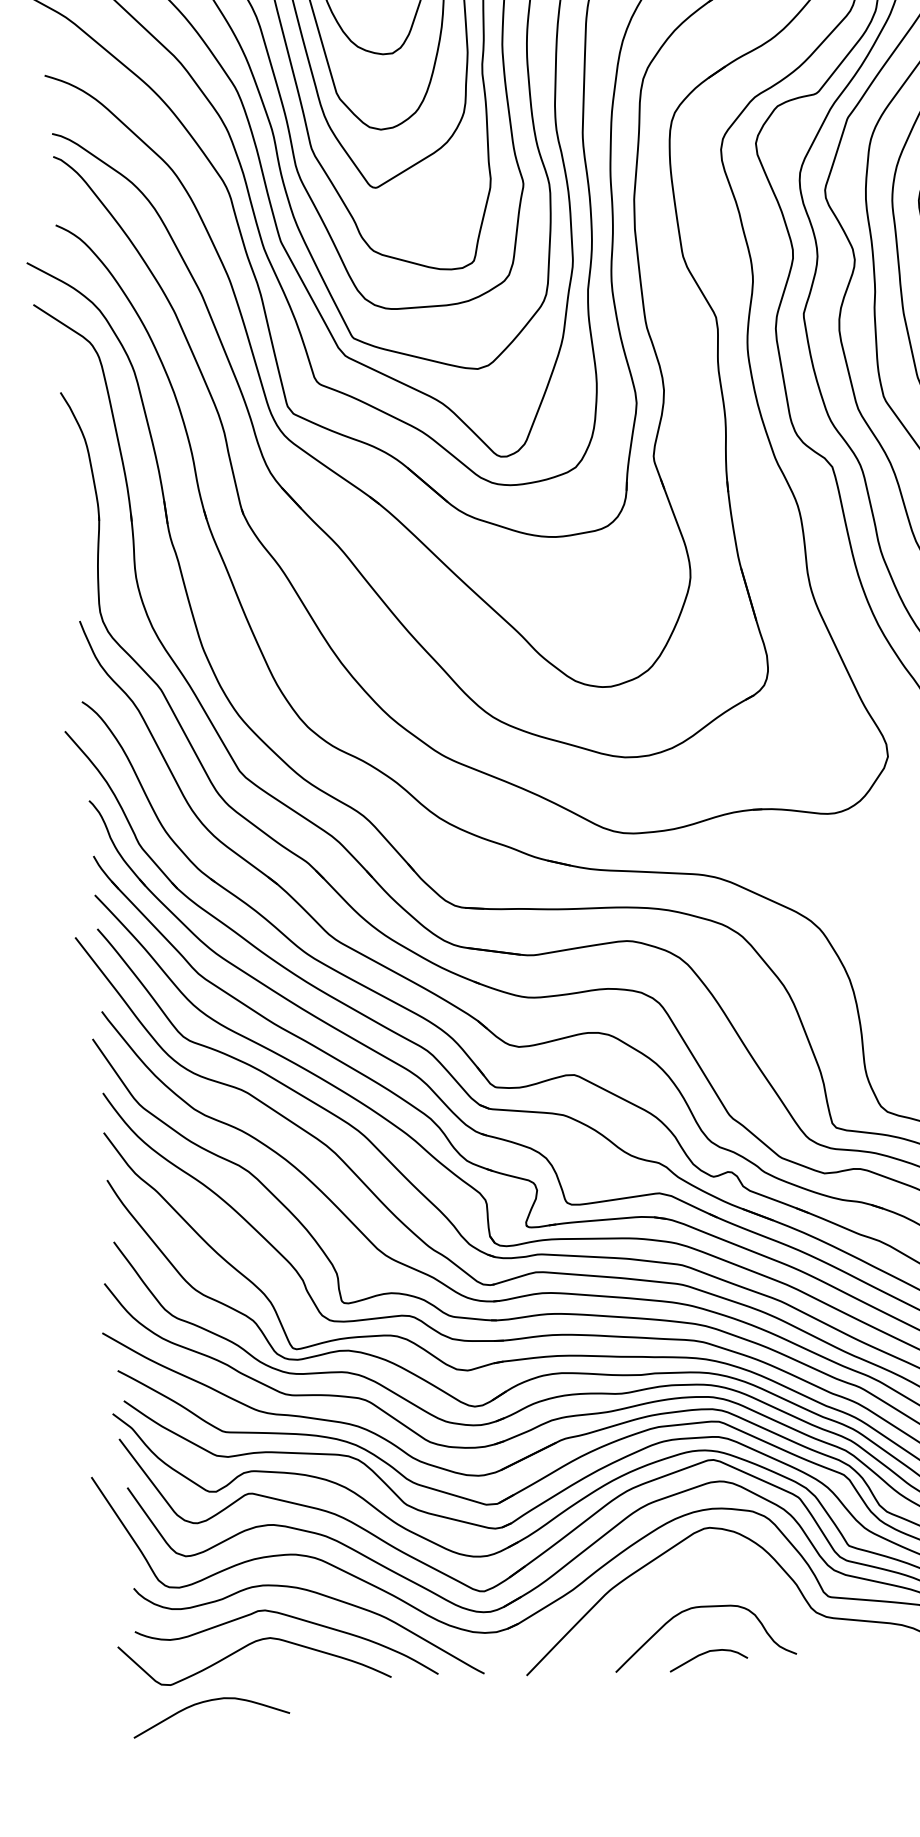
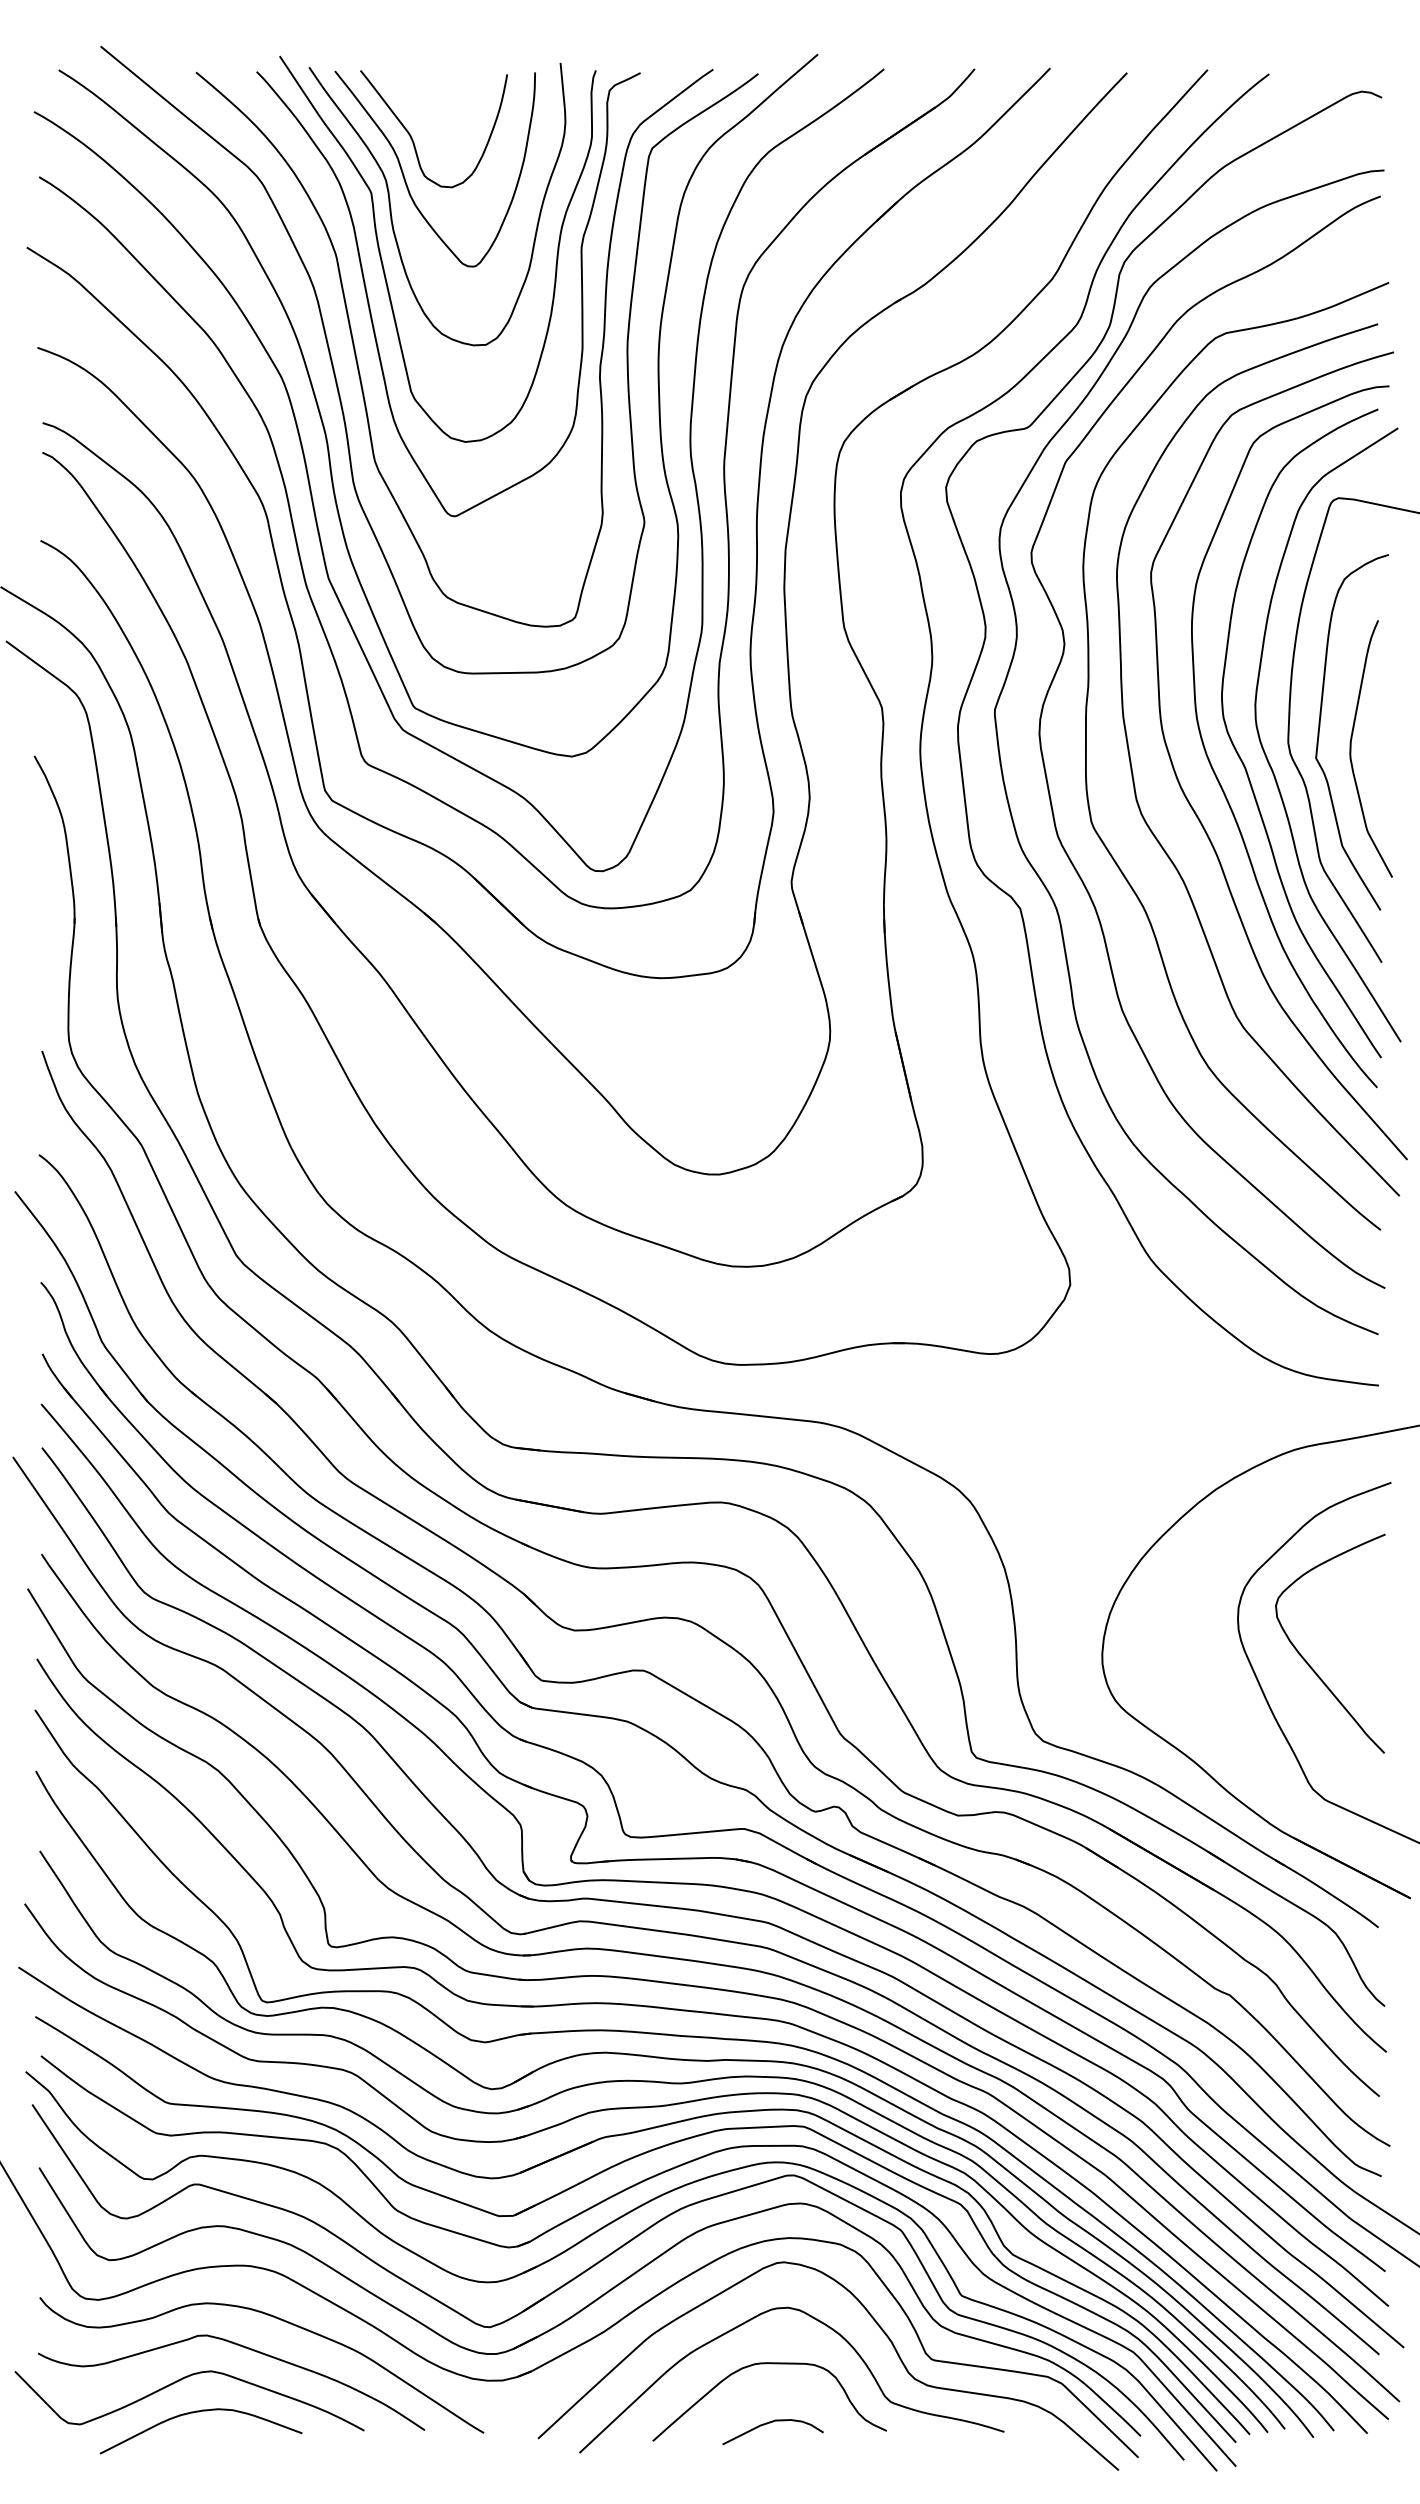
curve: (746, 1576) -> (827, 2327), added
curve: (209, 1701) -> (199, 2412), moved

